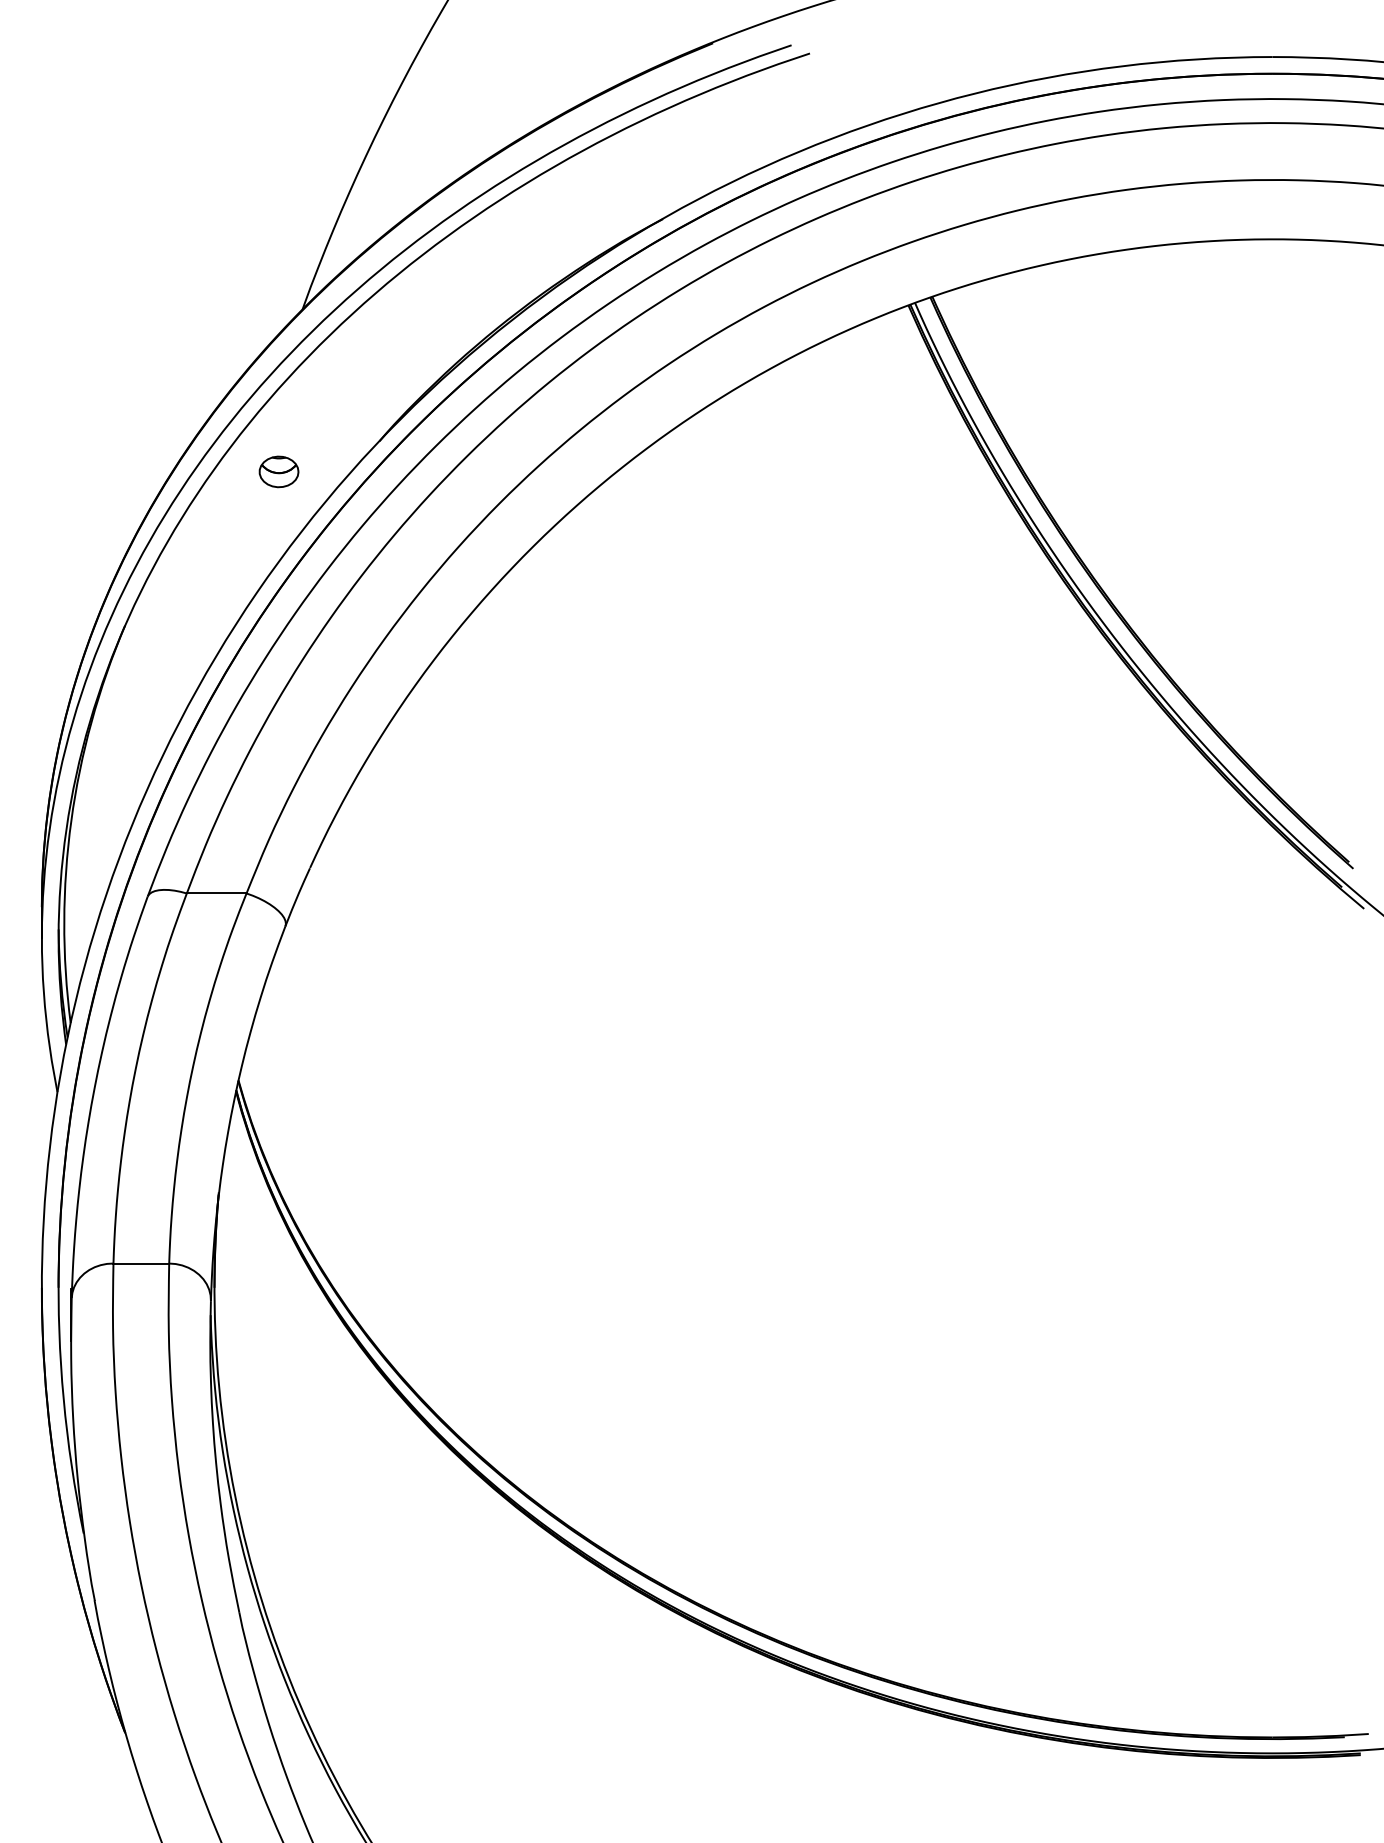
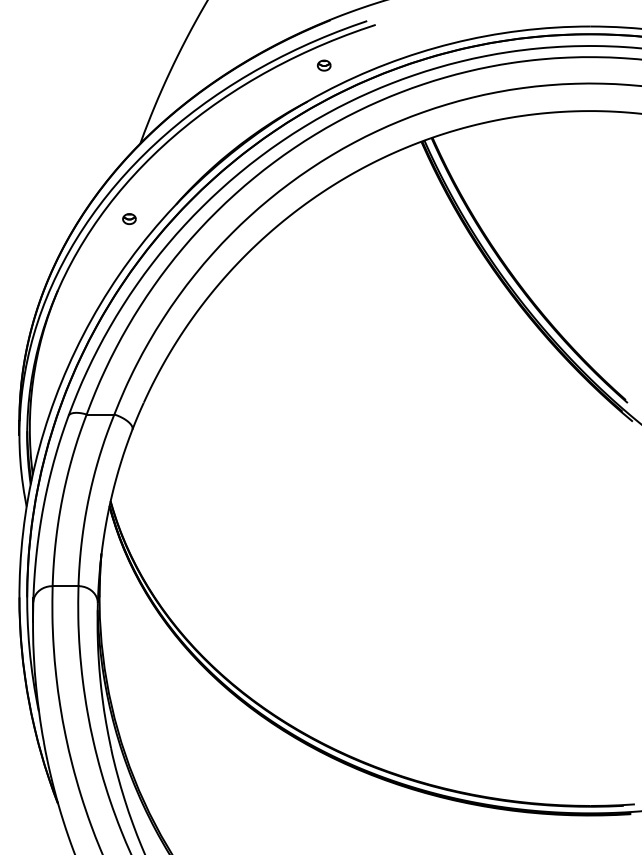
part: (699, 141) -> (324, 65), added
part: (279, 473) -> (129, 219), size x0.71

